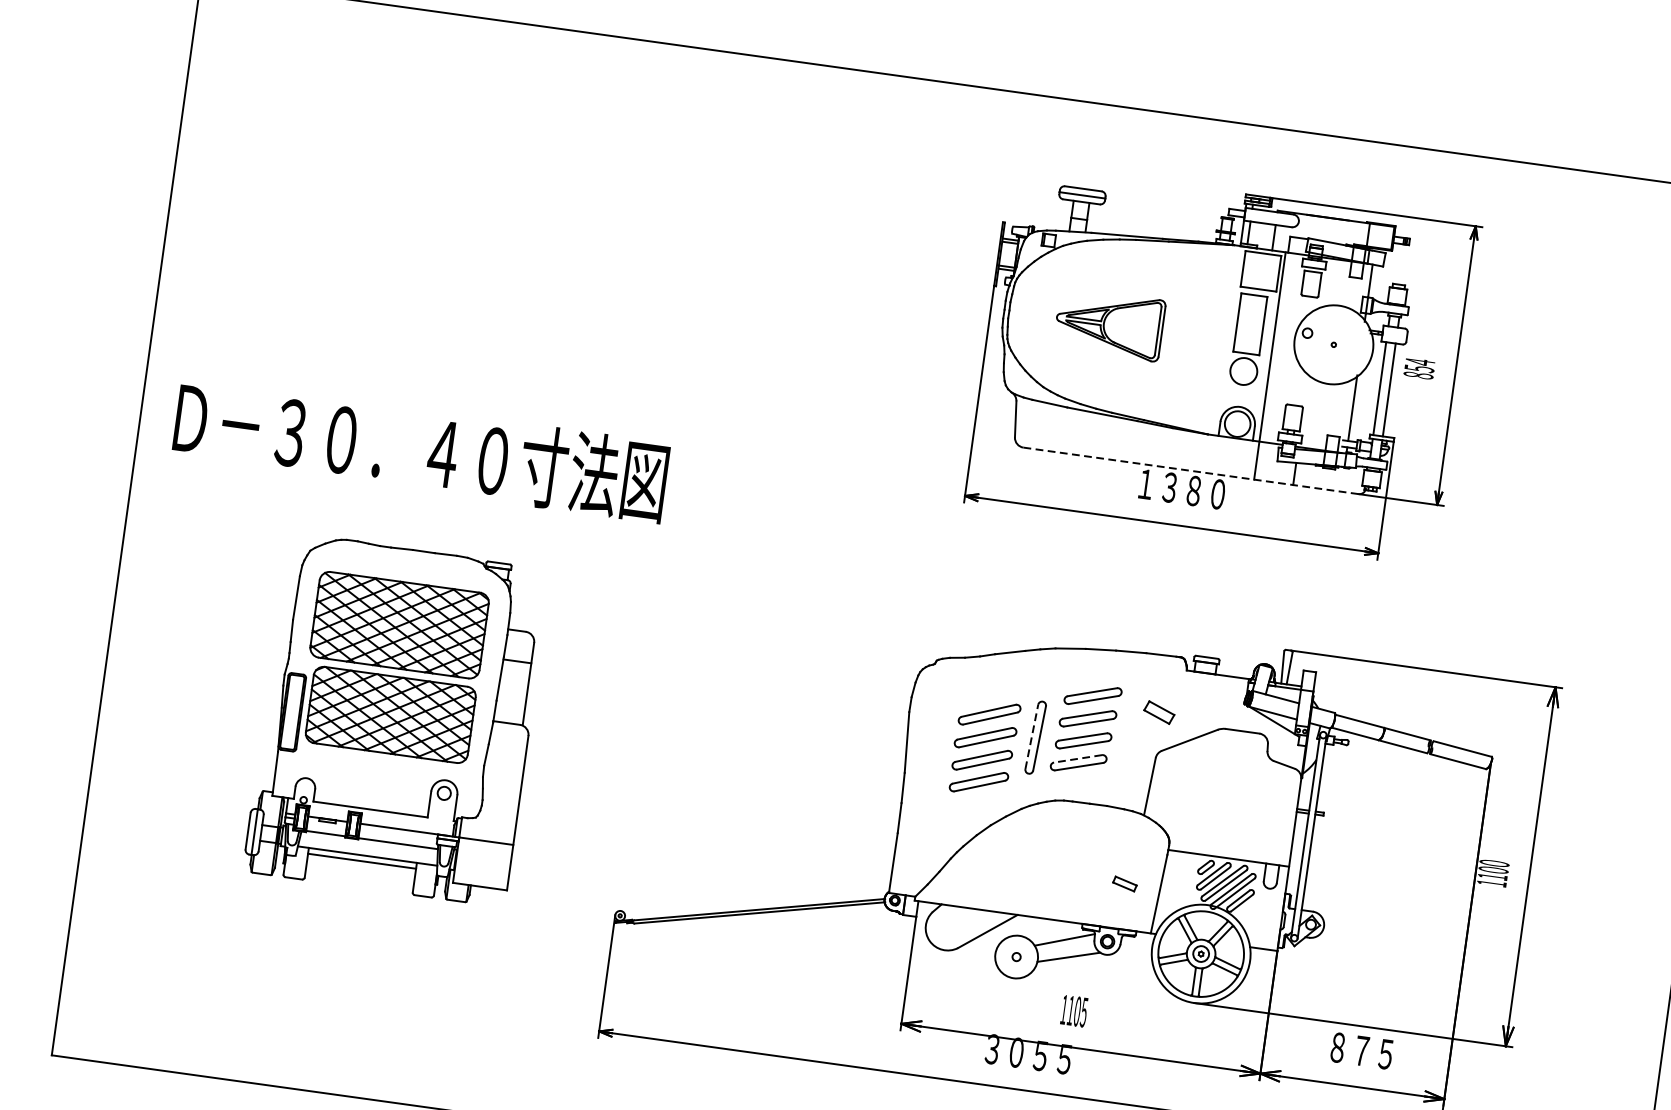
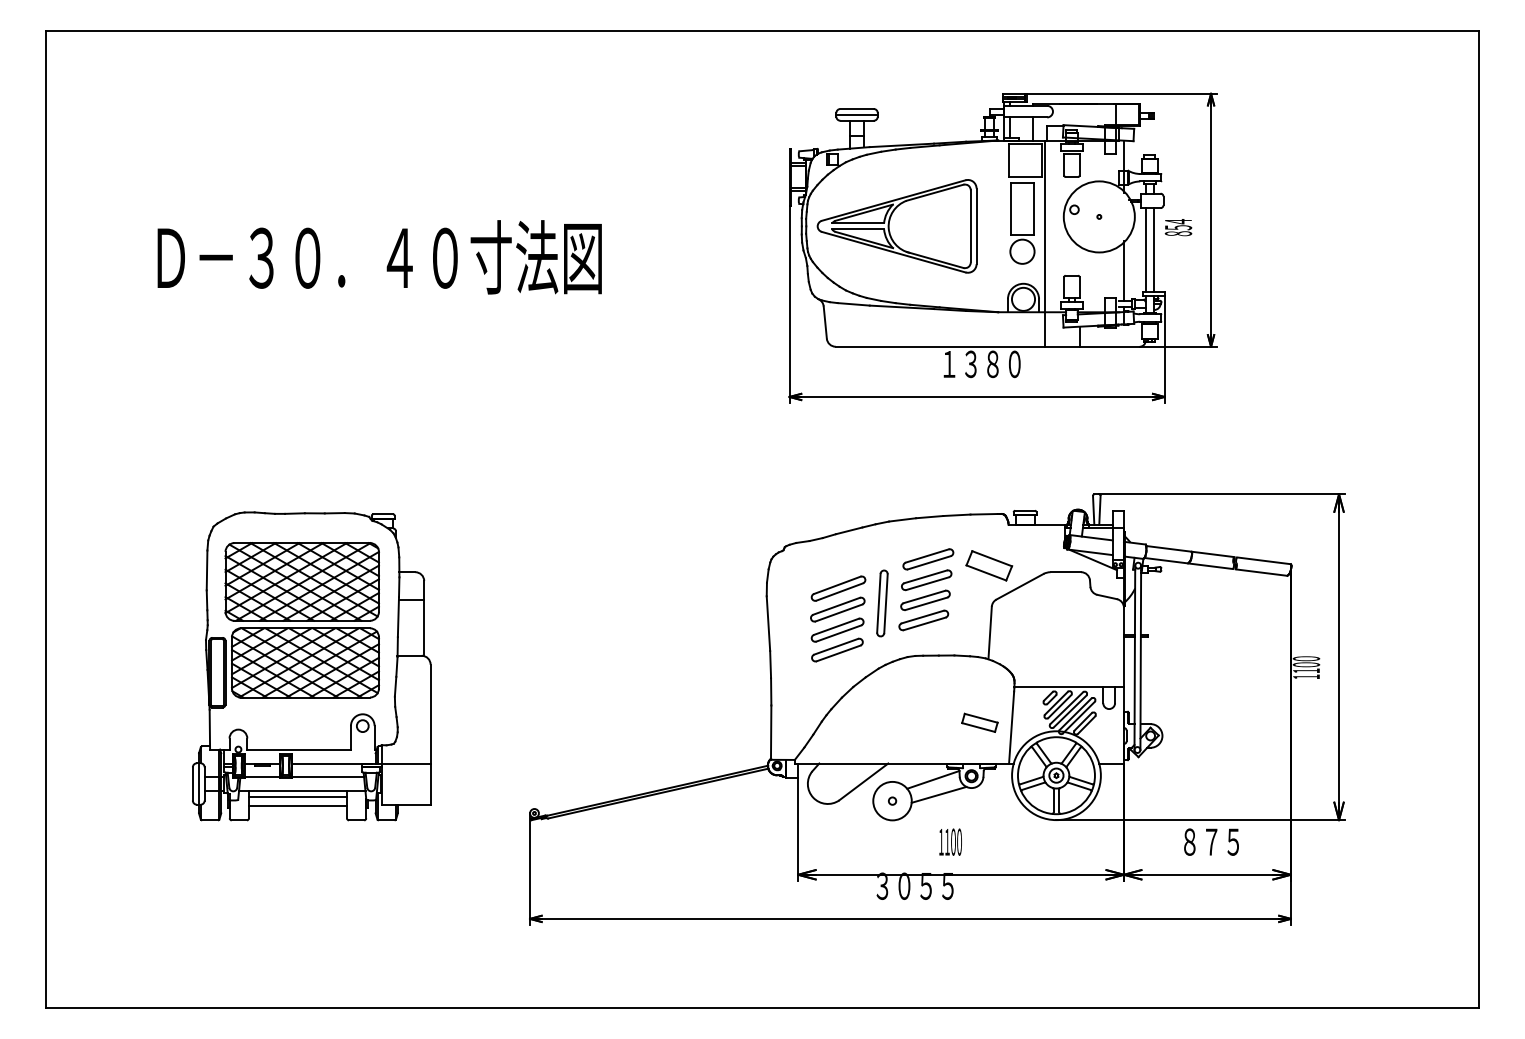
part: (1108, 324) -> (896, 226), size x1.67
text: (420, 450) -> (379, 257), moved
line: (1191, 470) -> (988, 346), dashed -> solid
part: (1159, 712) -> (989, 565), size x1.67
line: (1031, 736) -> (878, 602), dashed -> solid
line: (1077, 759) -> (922, 617), dashed -> solid
line: (360, 870) -> (297, 805), added
part: (1124, 883) -> (979, 722), size x1.67
text: (1084, 1011) -> (959, 841), 1105 -> 1100

